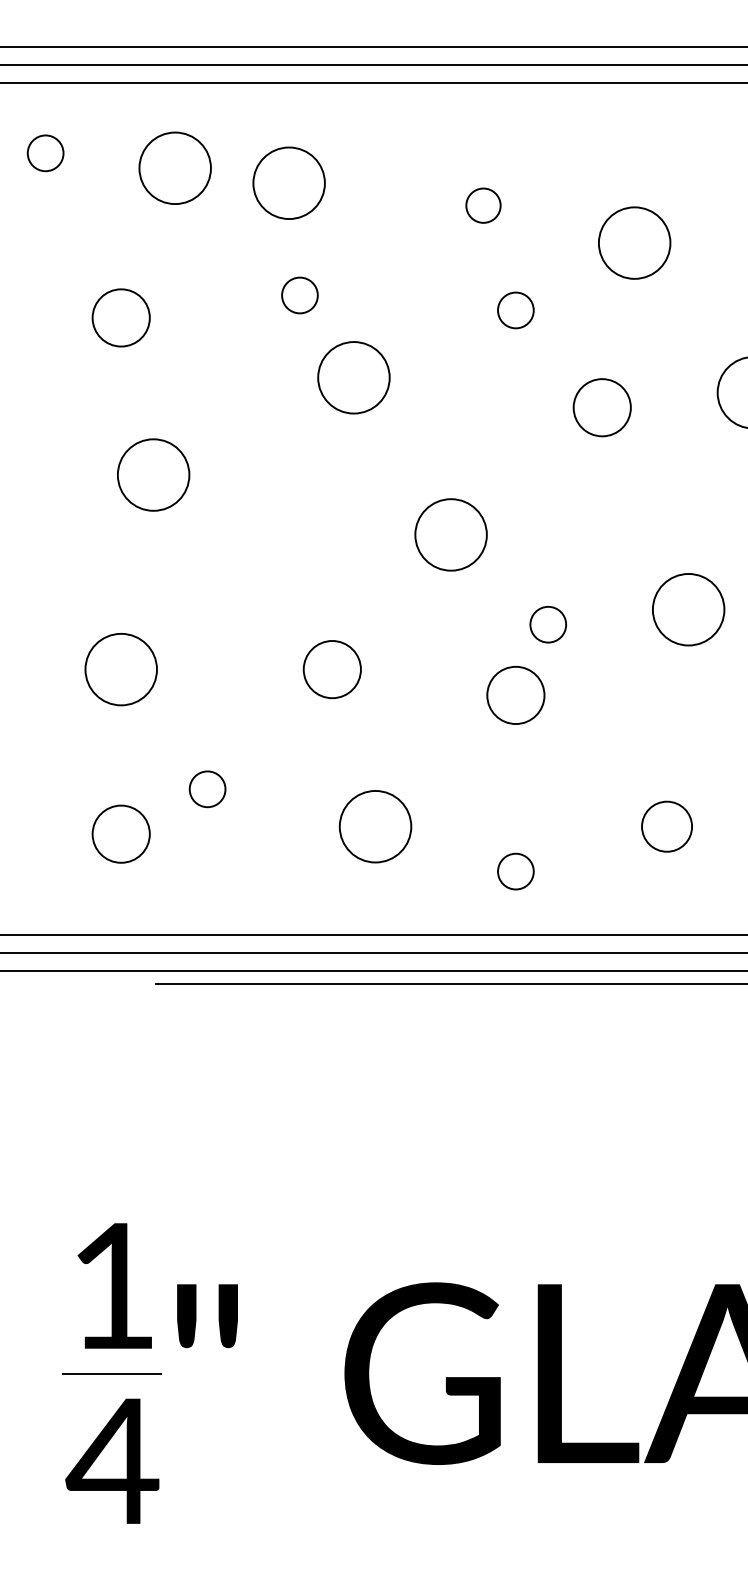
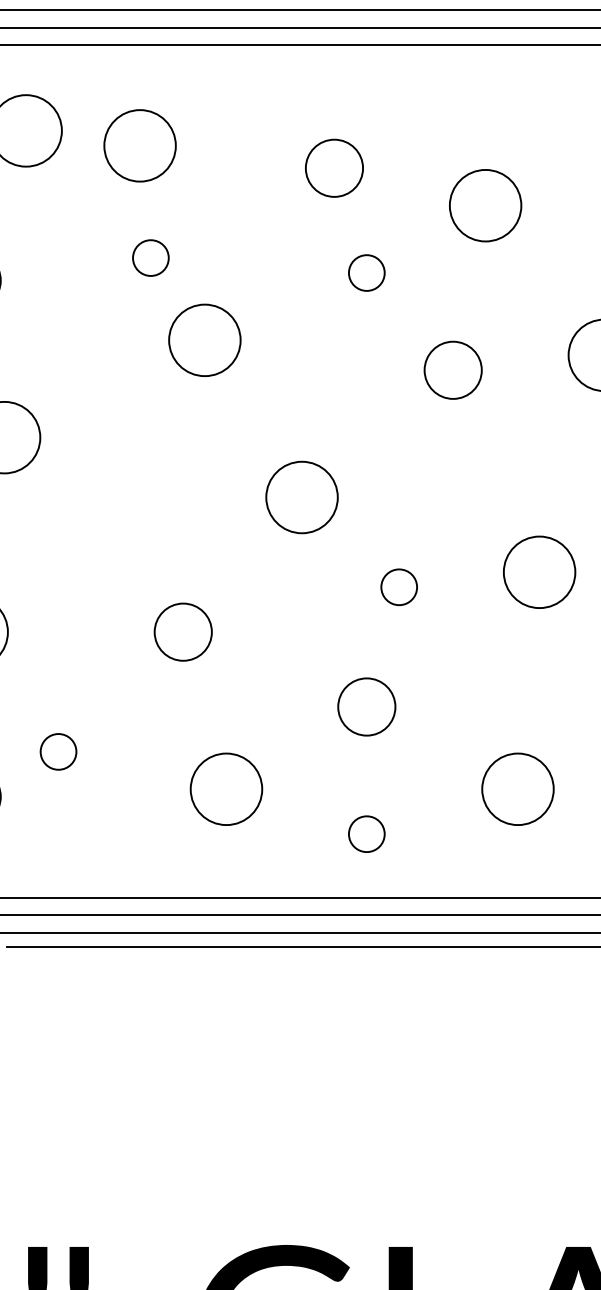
circle: (483, 205) -> (334, 168), size x1.67
circle: (515, 694) -> (366, 706), moved
circle: (666, 826) -> (517, 789), size x1.43

